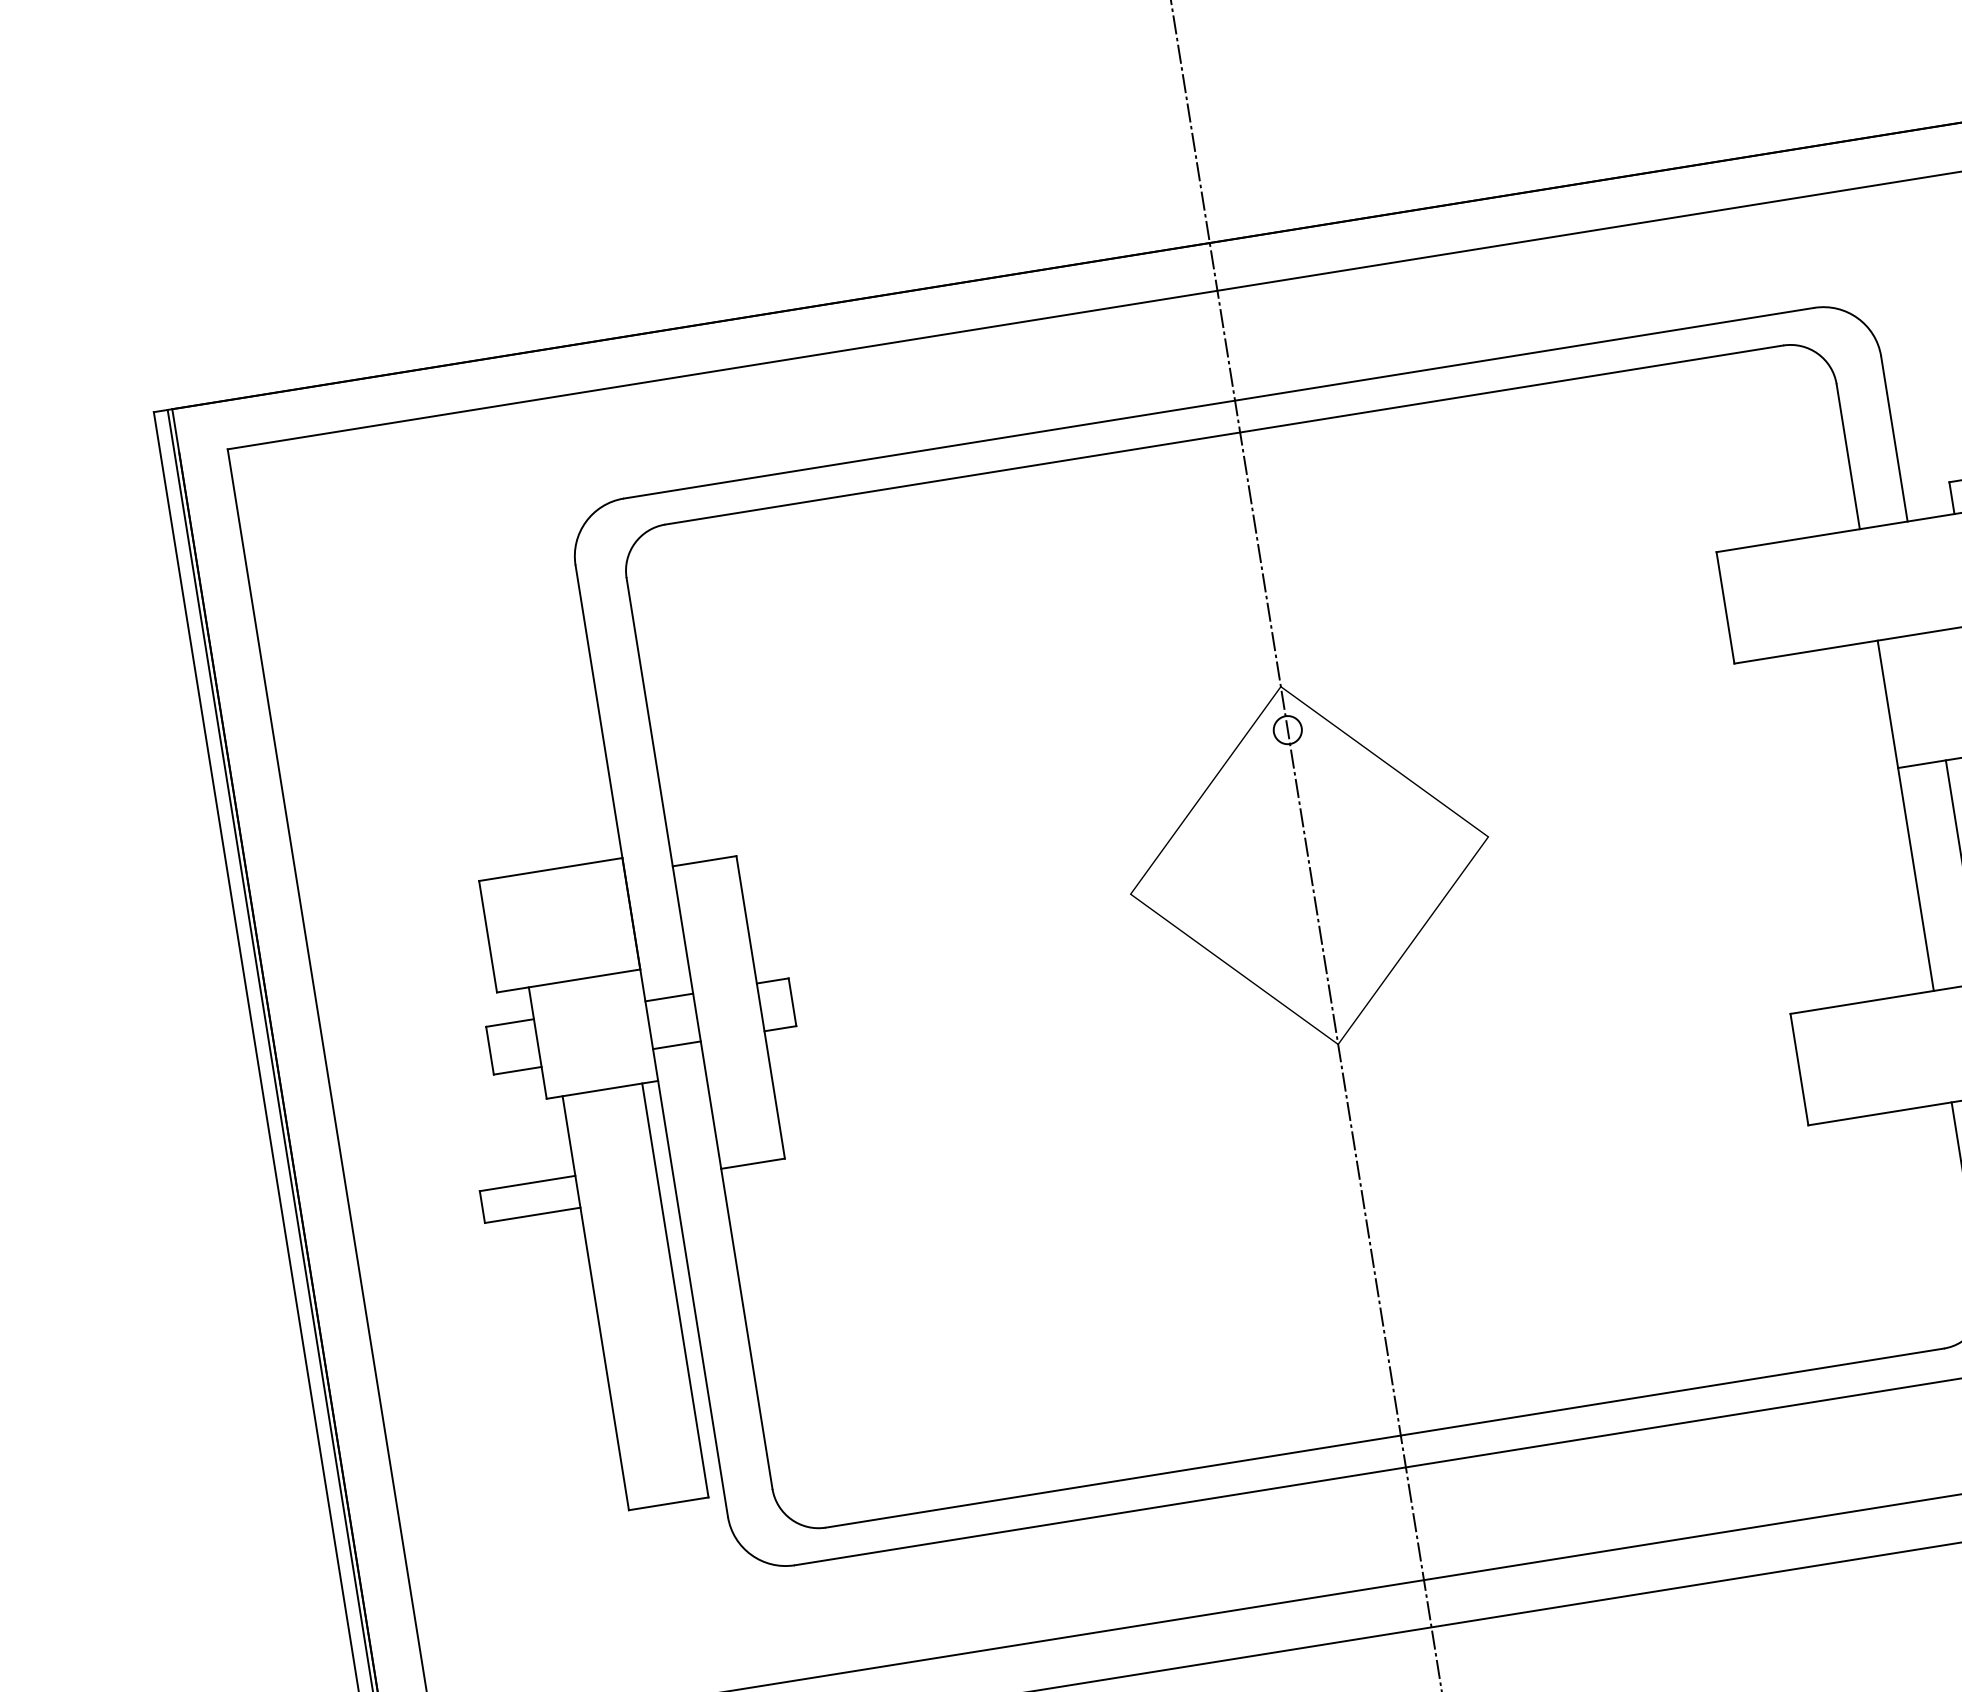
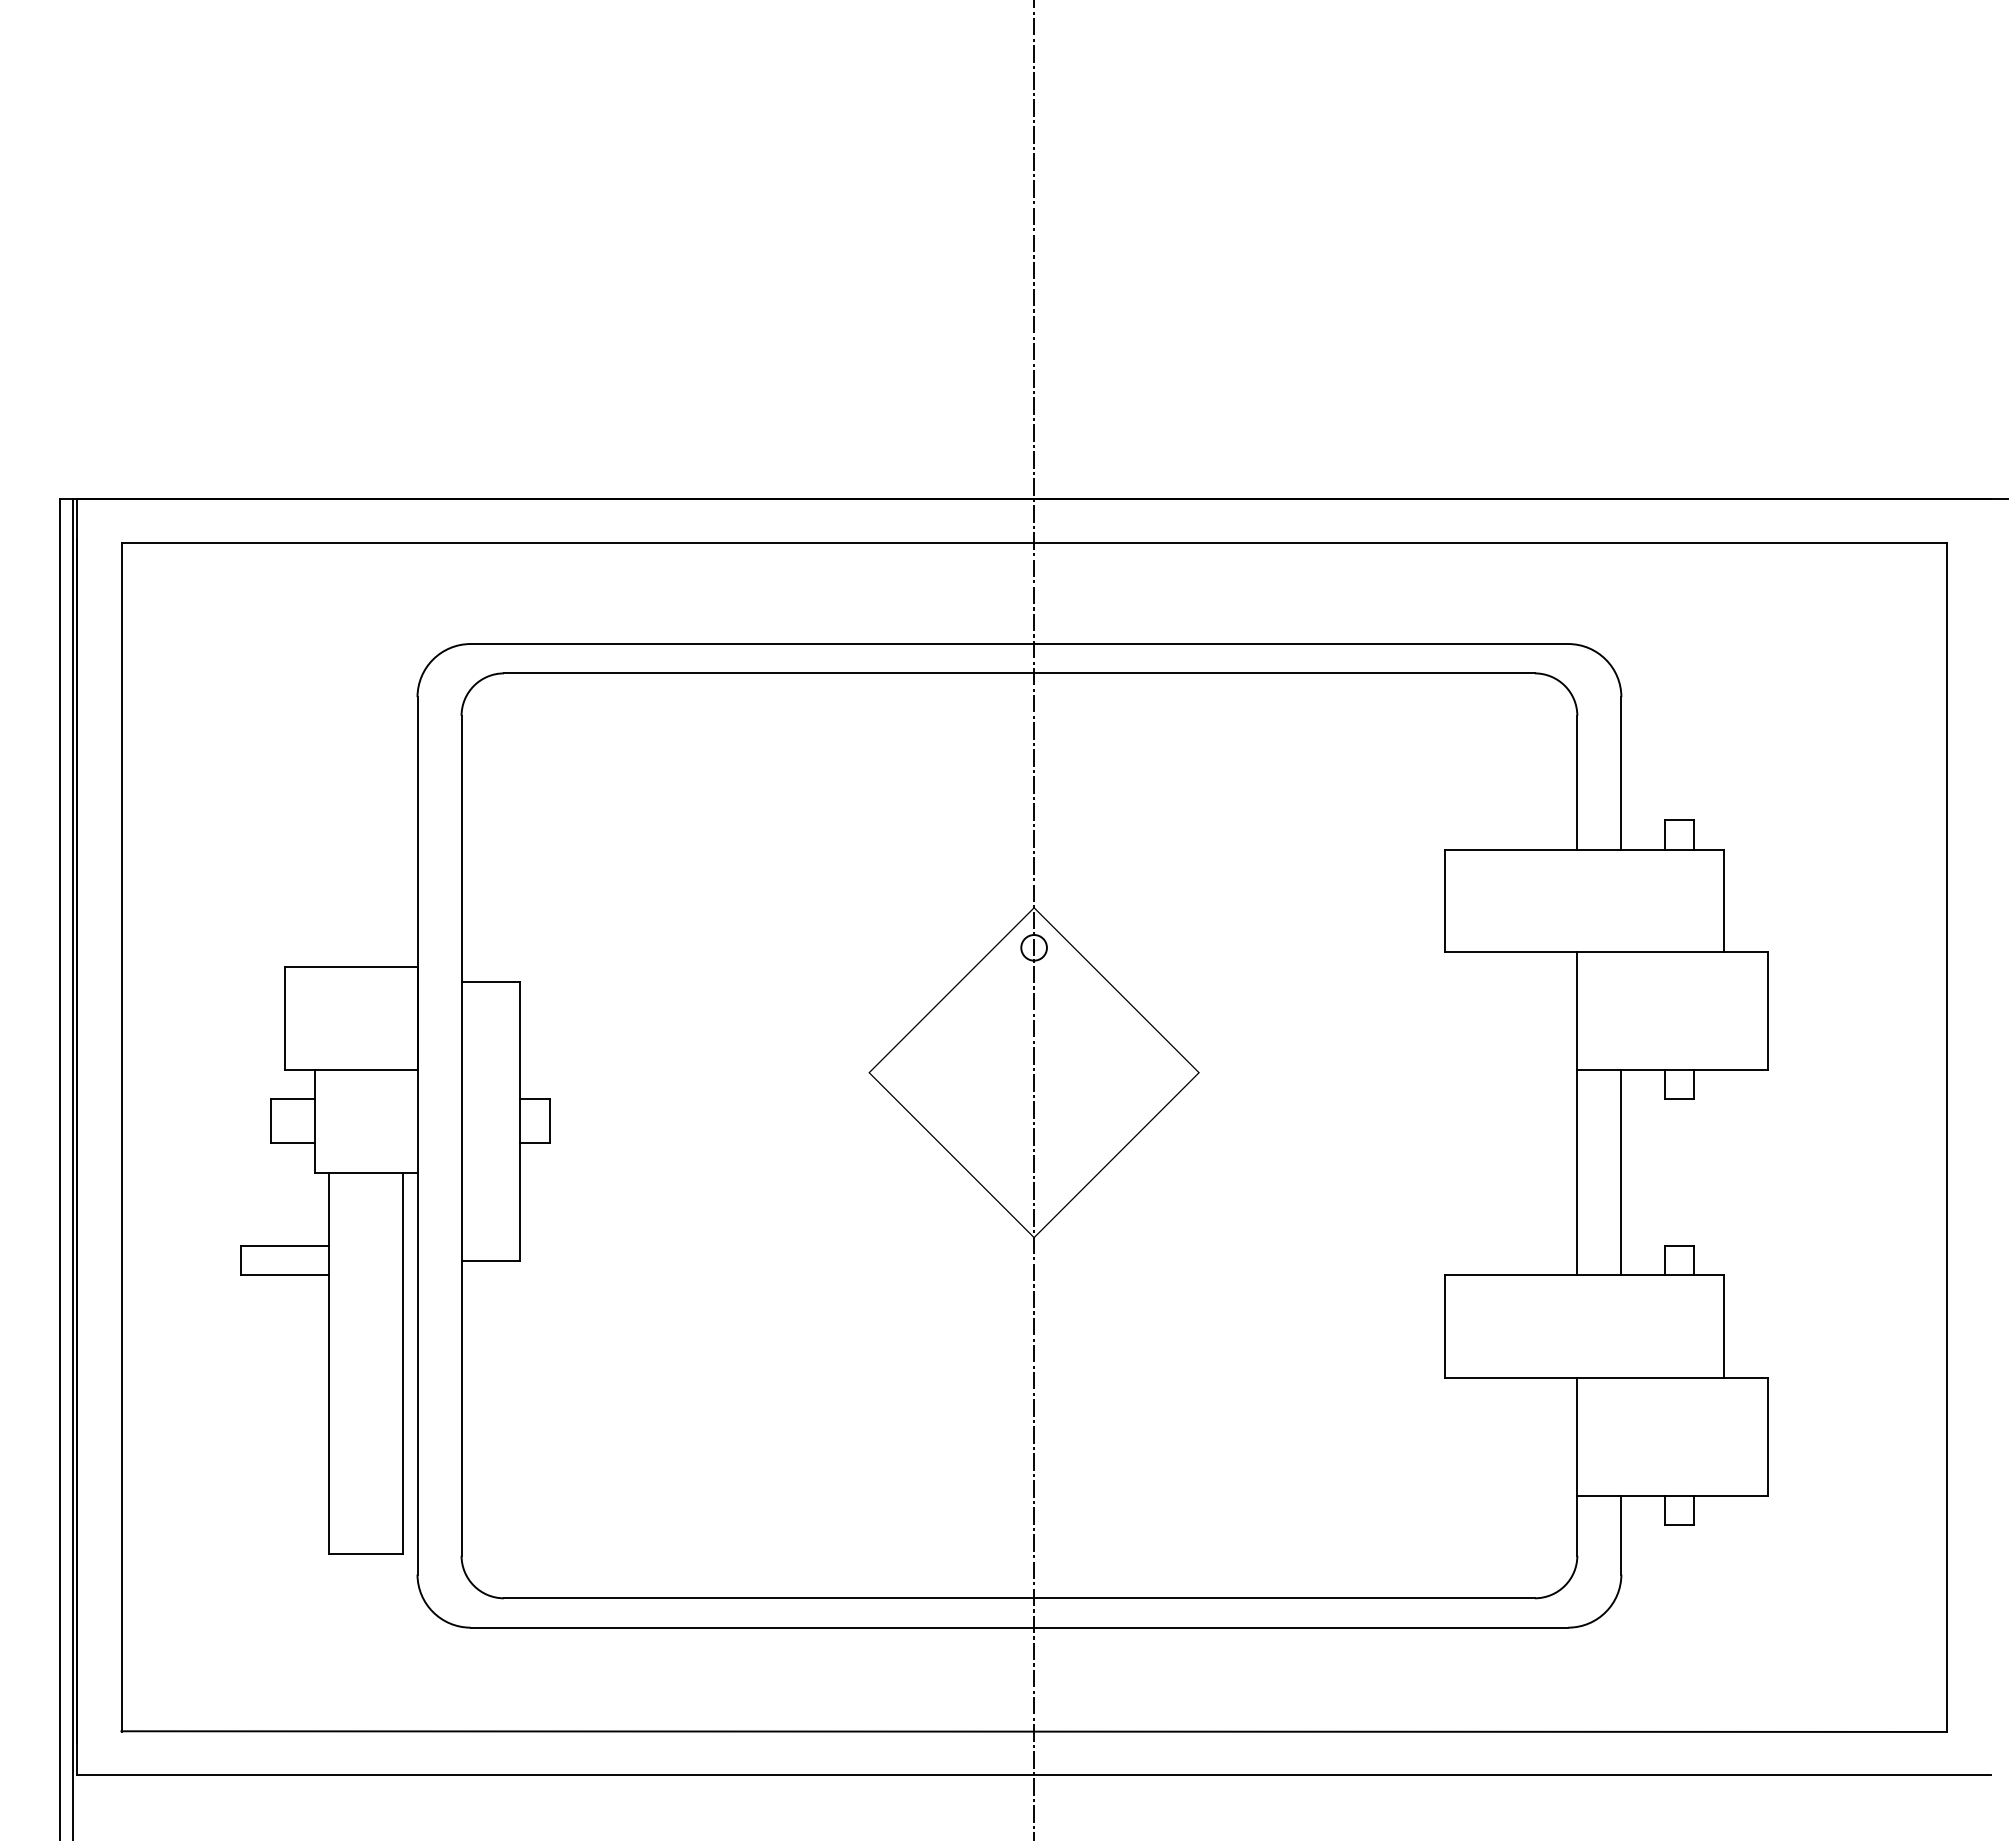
line: (669, 997) -> (439, 1099), removed
line: (676, 1045) -> (439, 1143), removed

